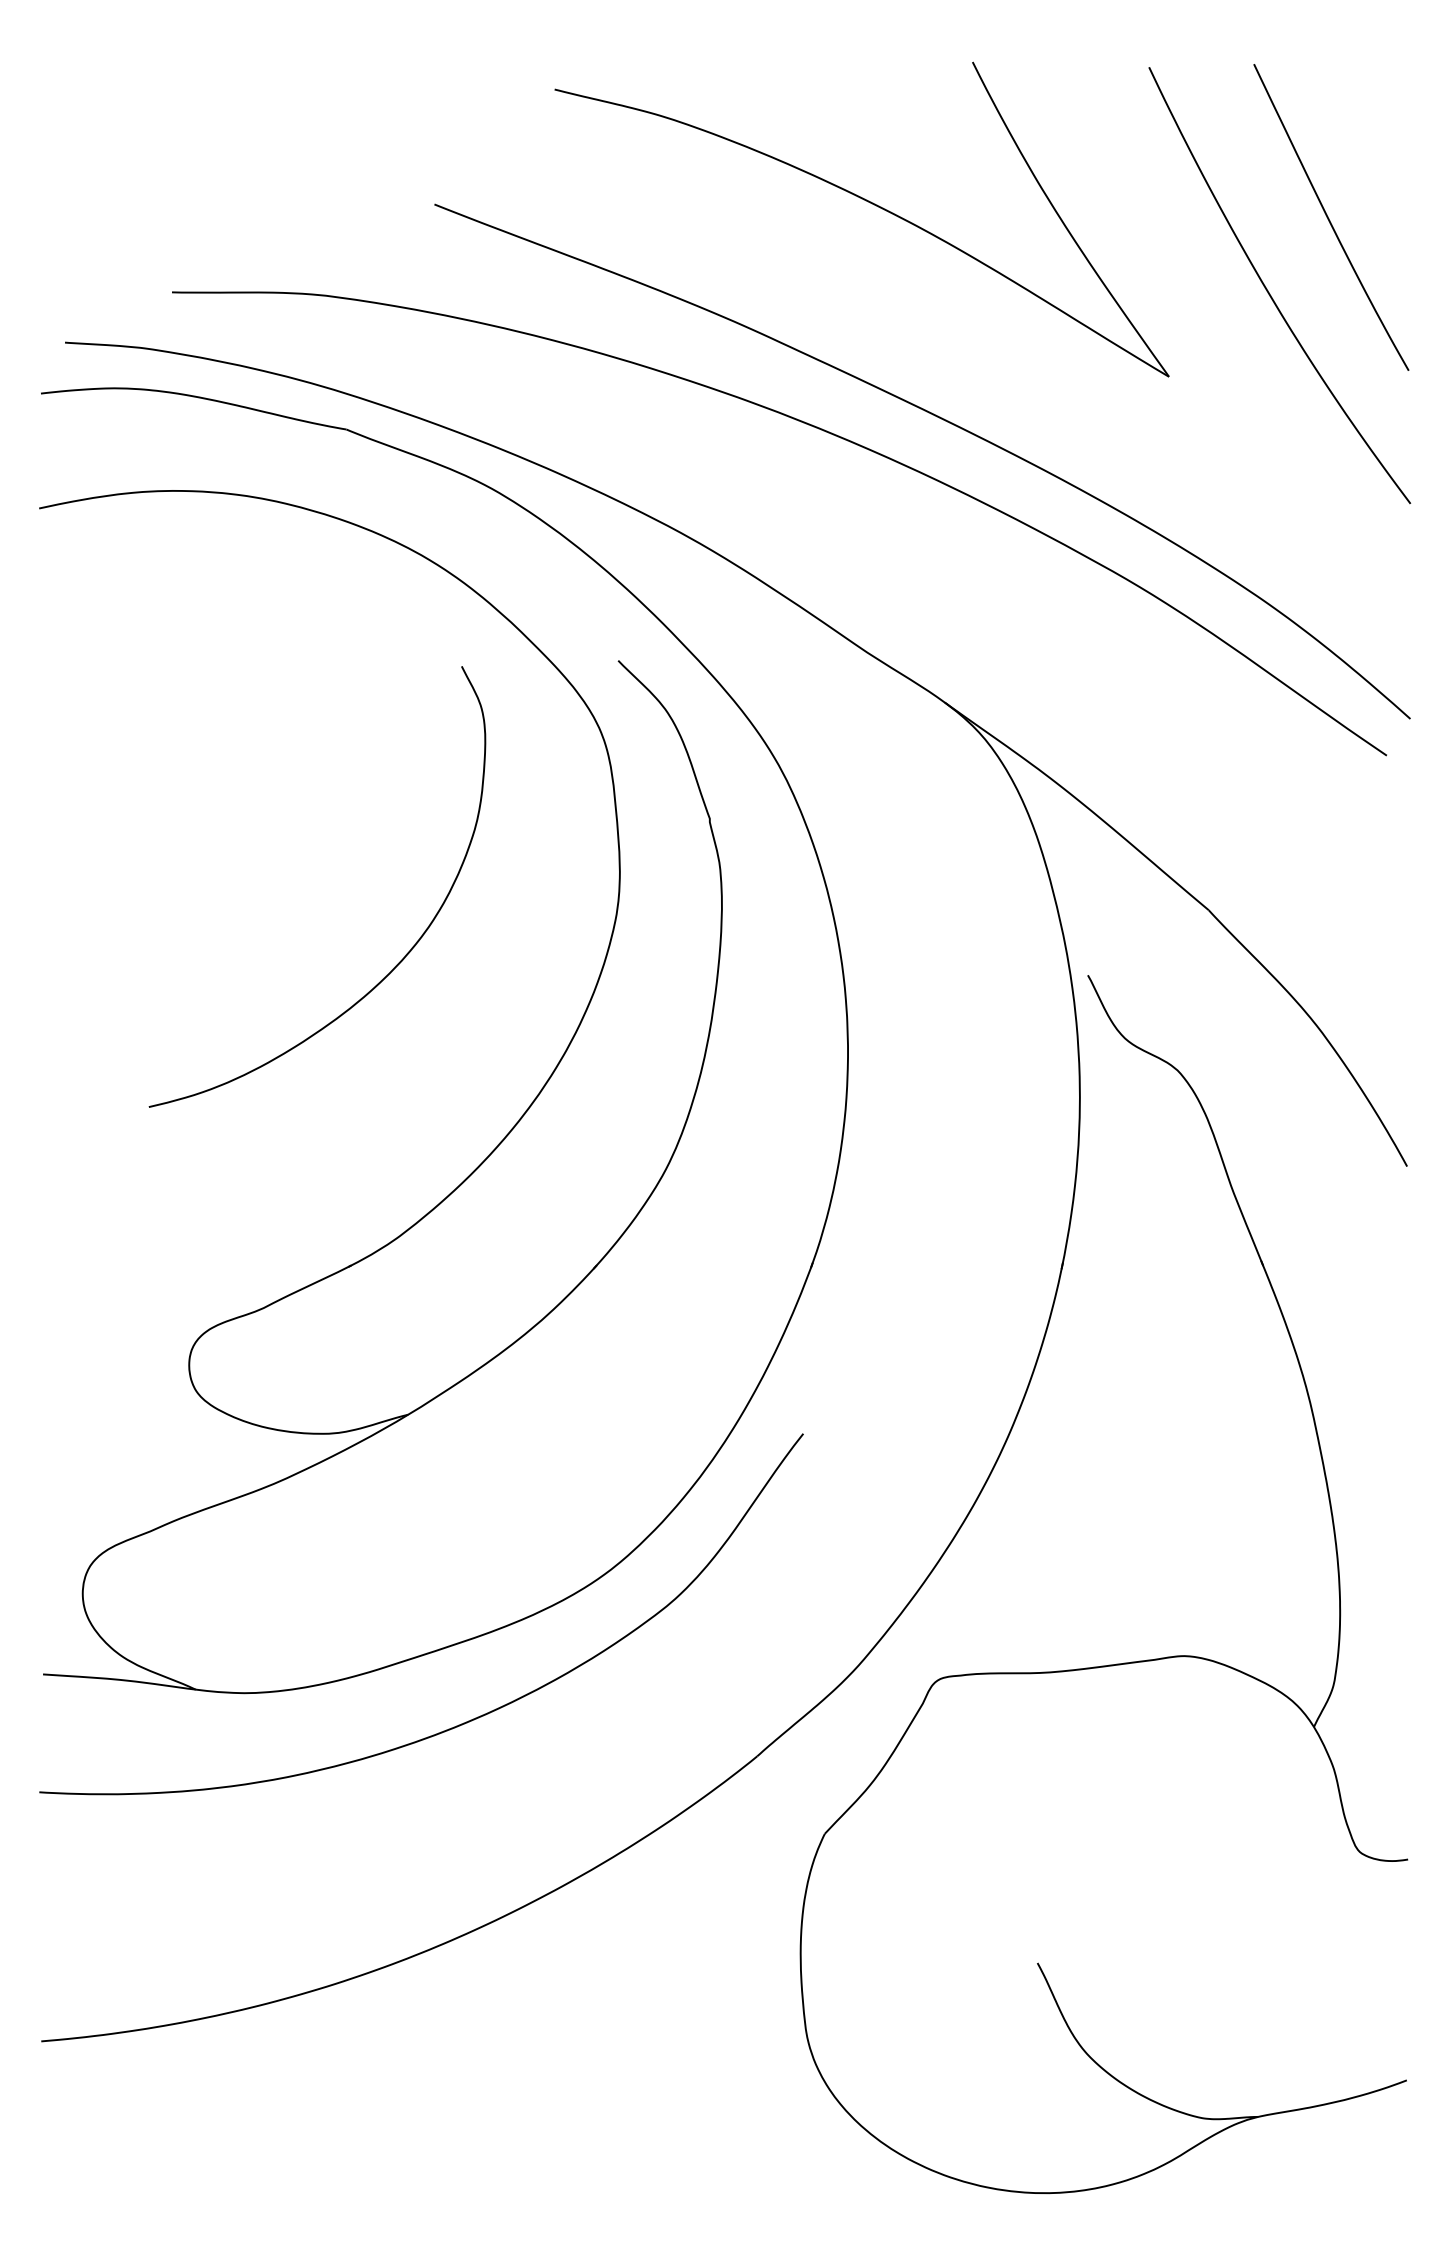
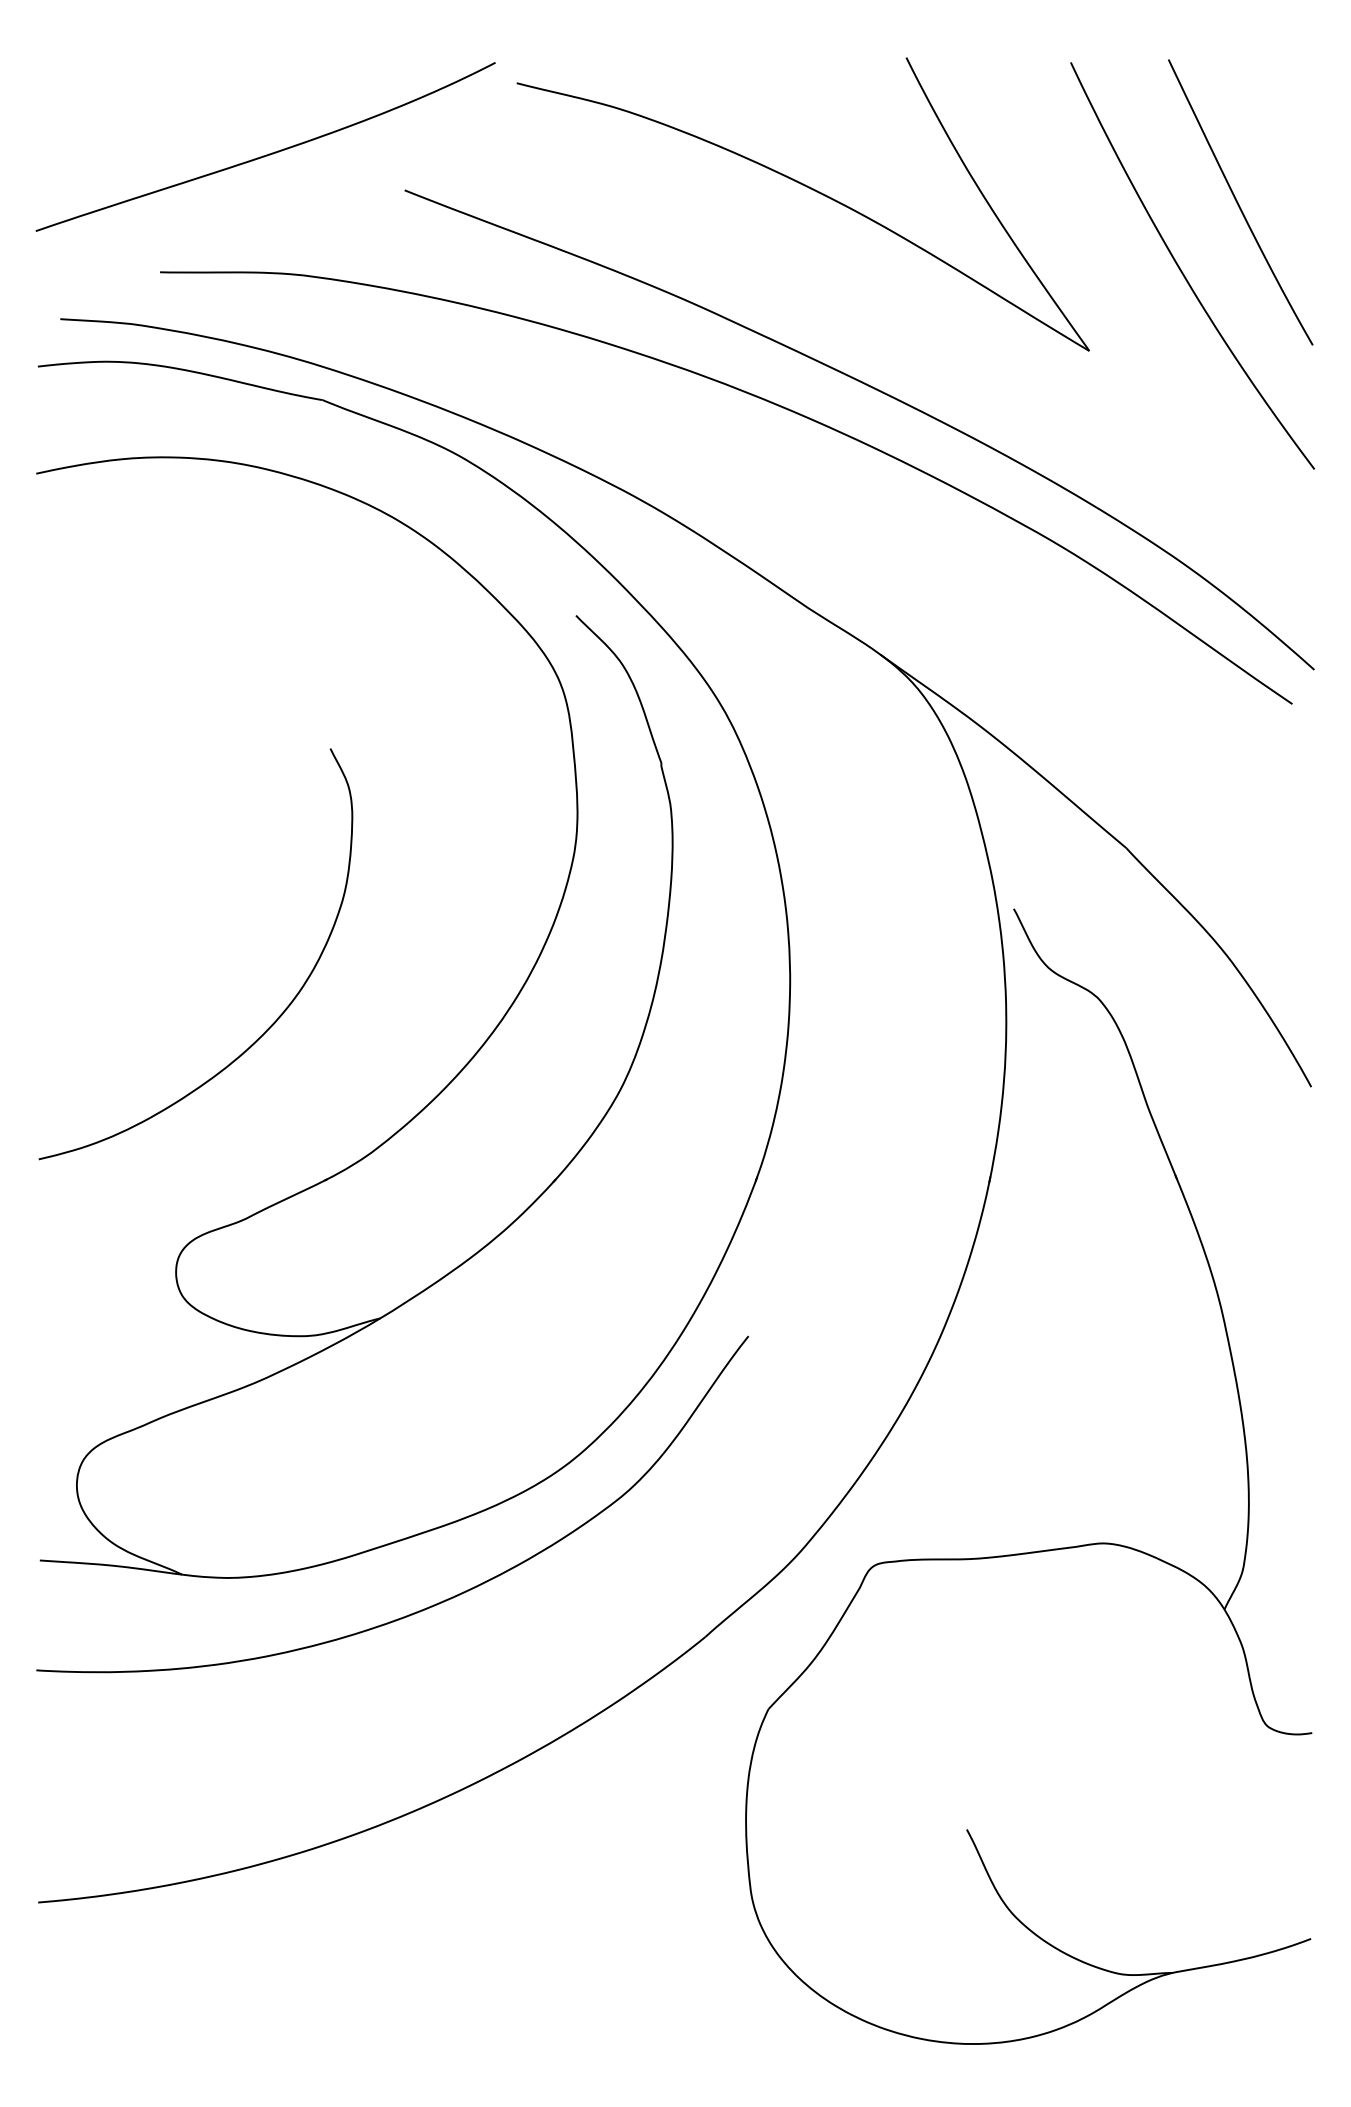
curve: (287, 165) -> (267, 154), added
curve: (396, 964) -> (269, 1026), moved

